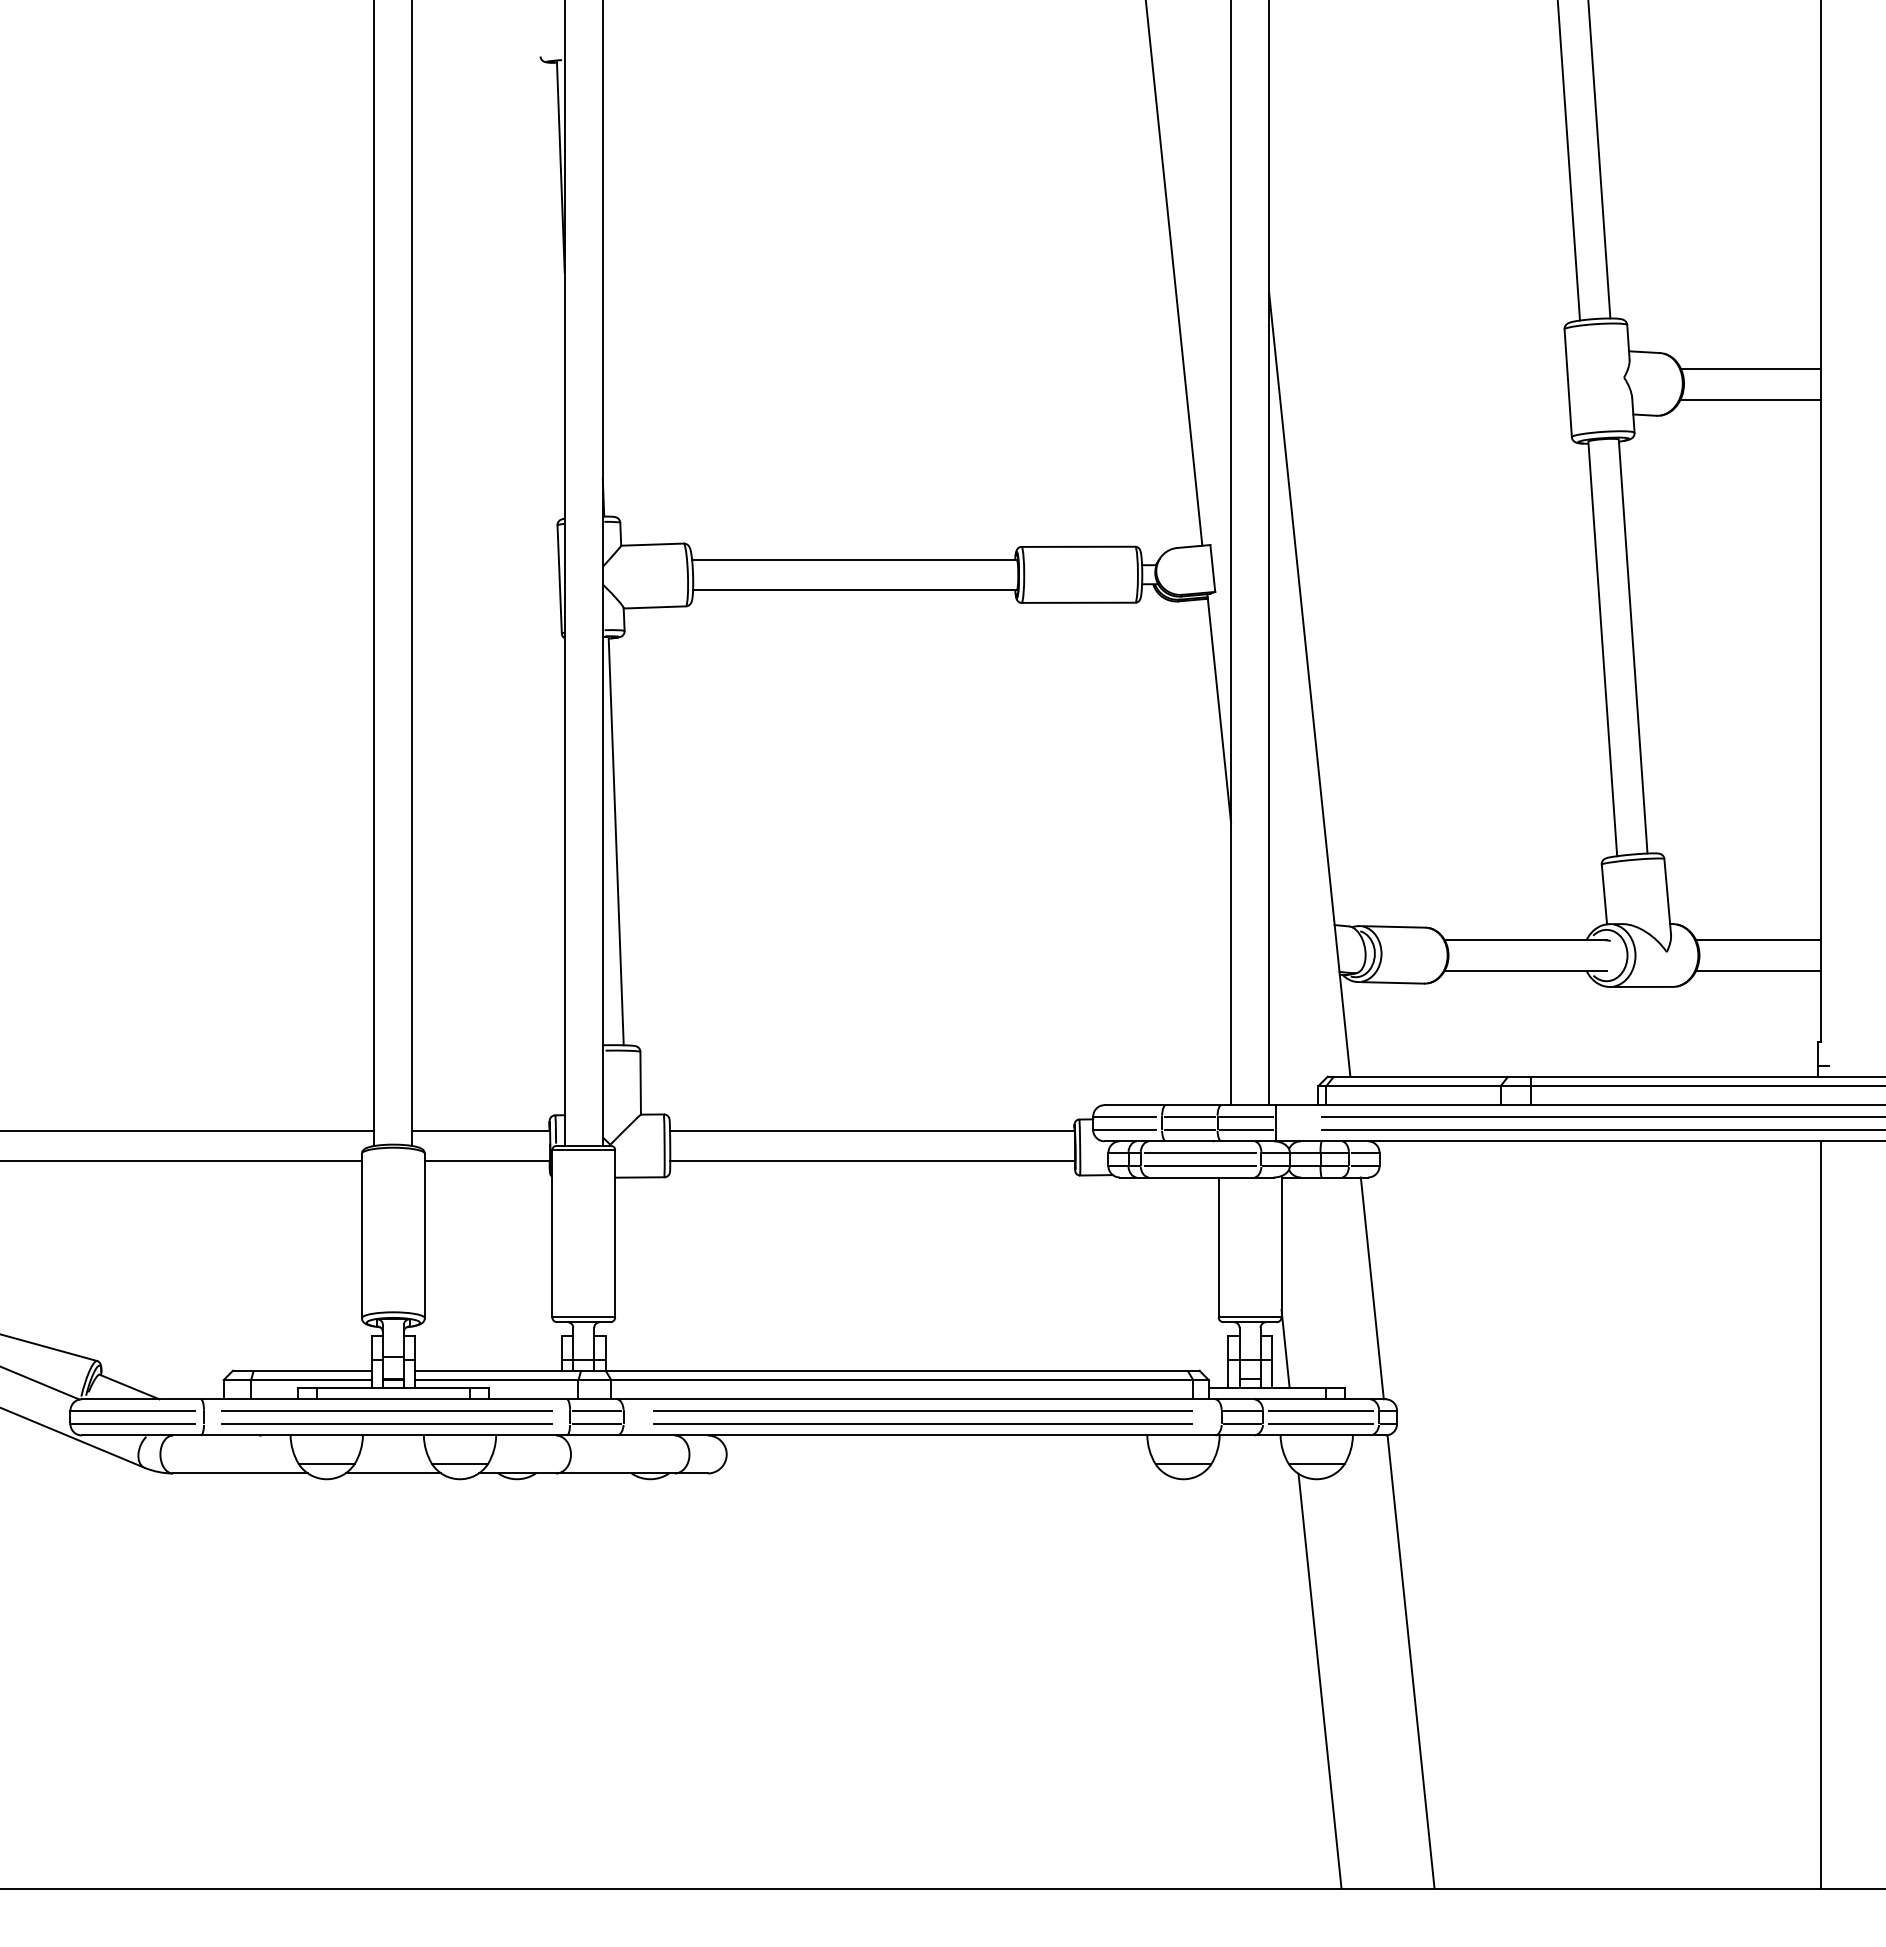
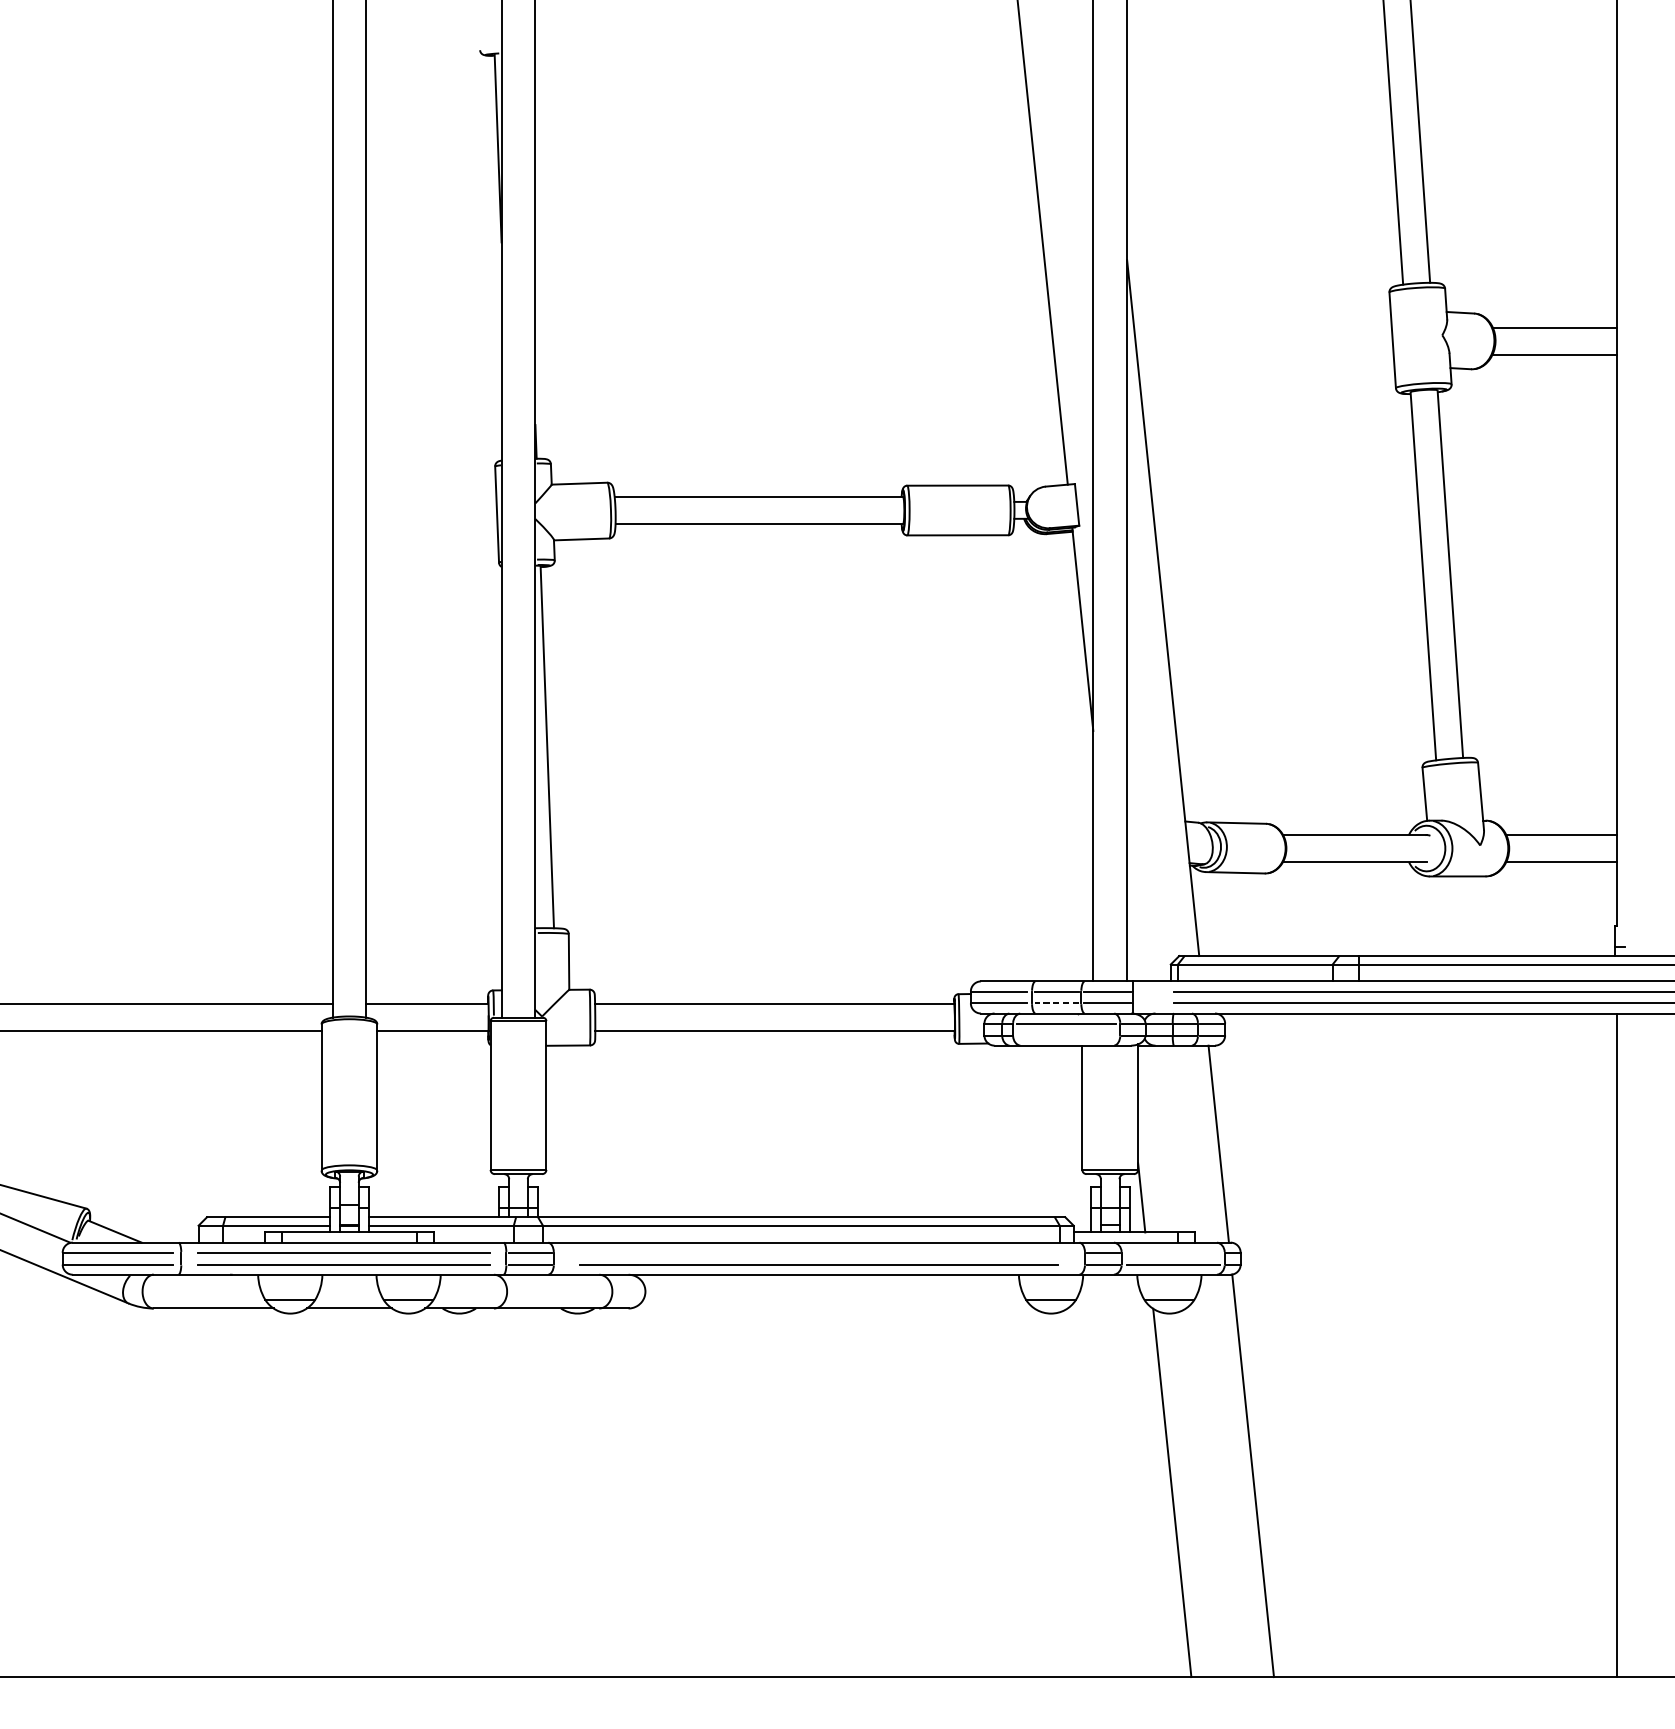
line: (1189, 1129) -> (1056, 1003), solid -> dashed
line: (1200, 1166) -> (1066, 1035), removed
line: (922, 1410) -> (819, 1252), removed
line: (1320, 1410) -> (1172, 1252), removed

